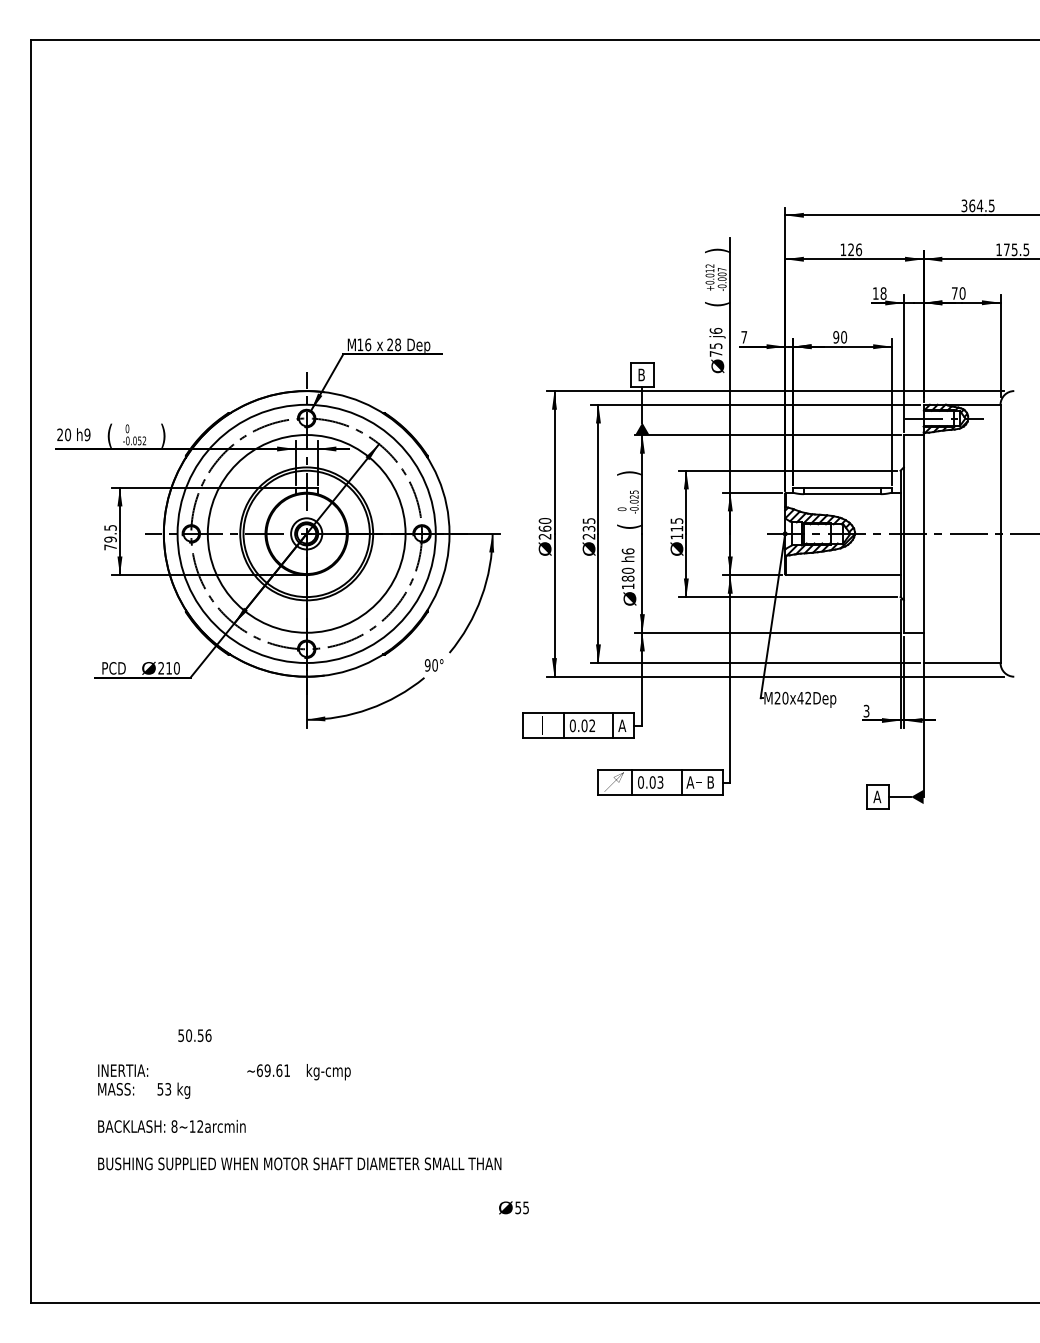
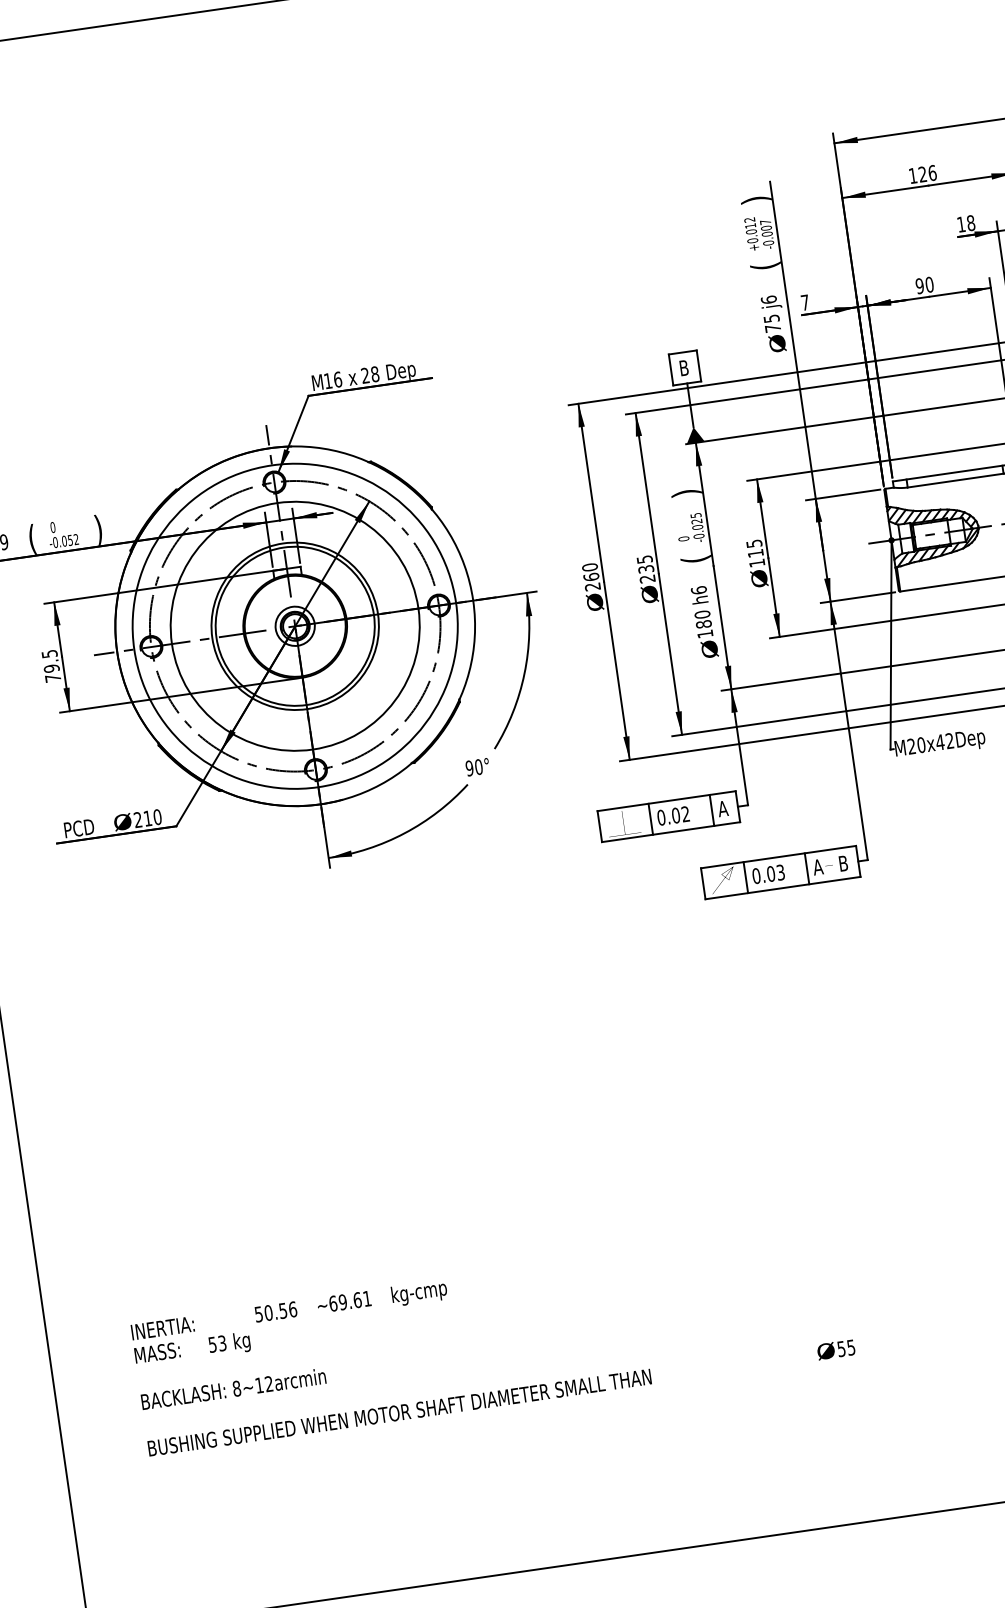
text: (194, 1035) -> (275, 1311), moved
text: (513, 1207) -> (835, 1349), moved

